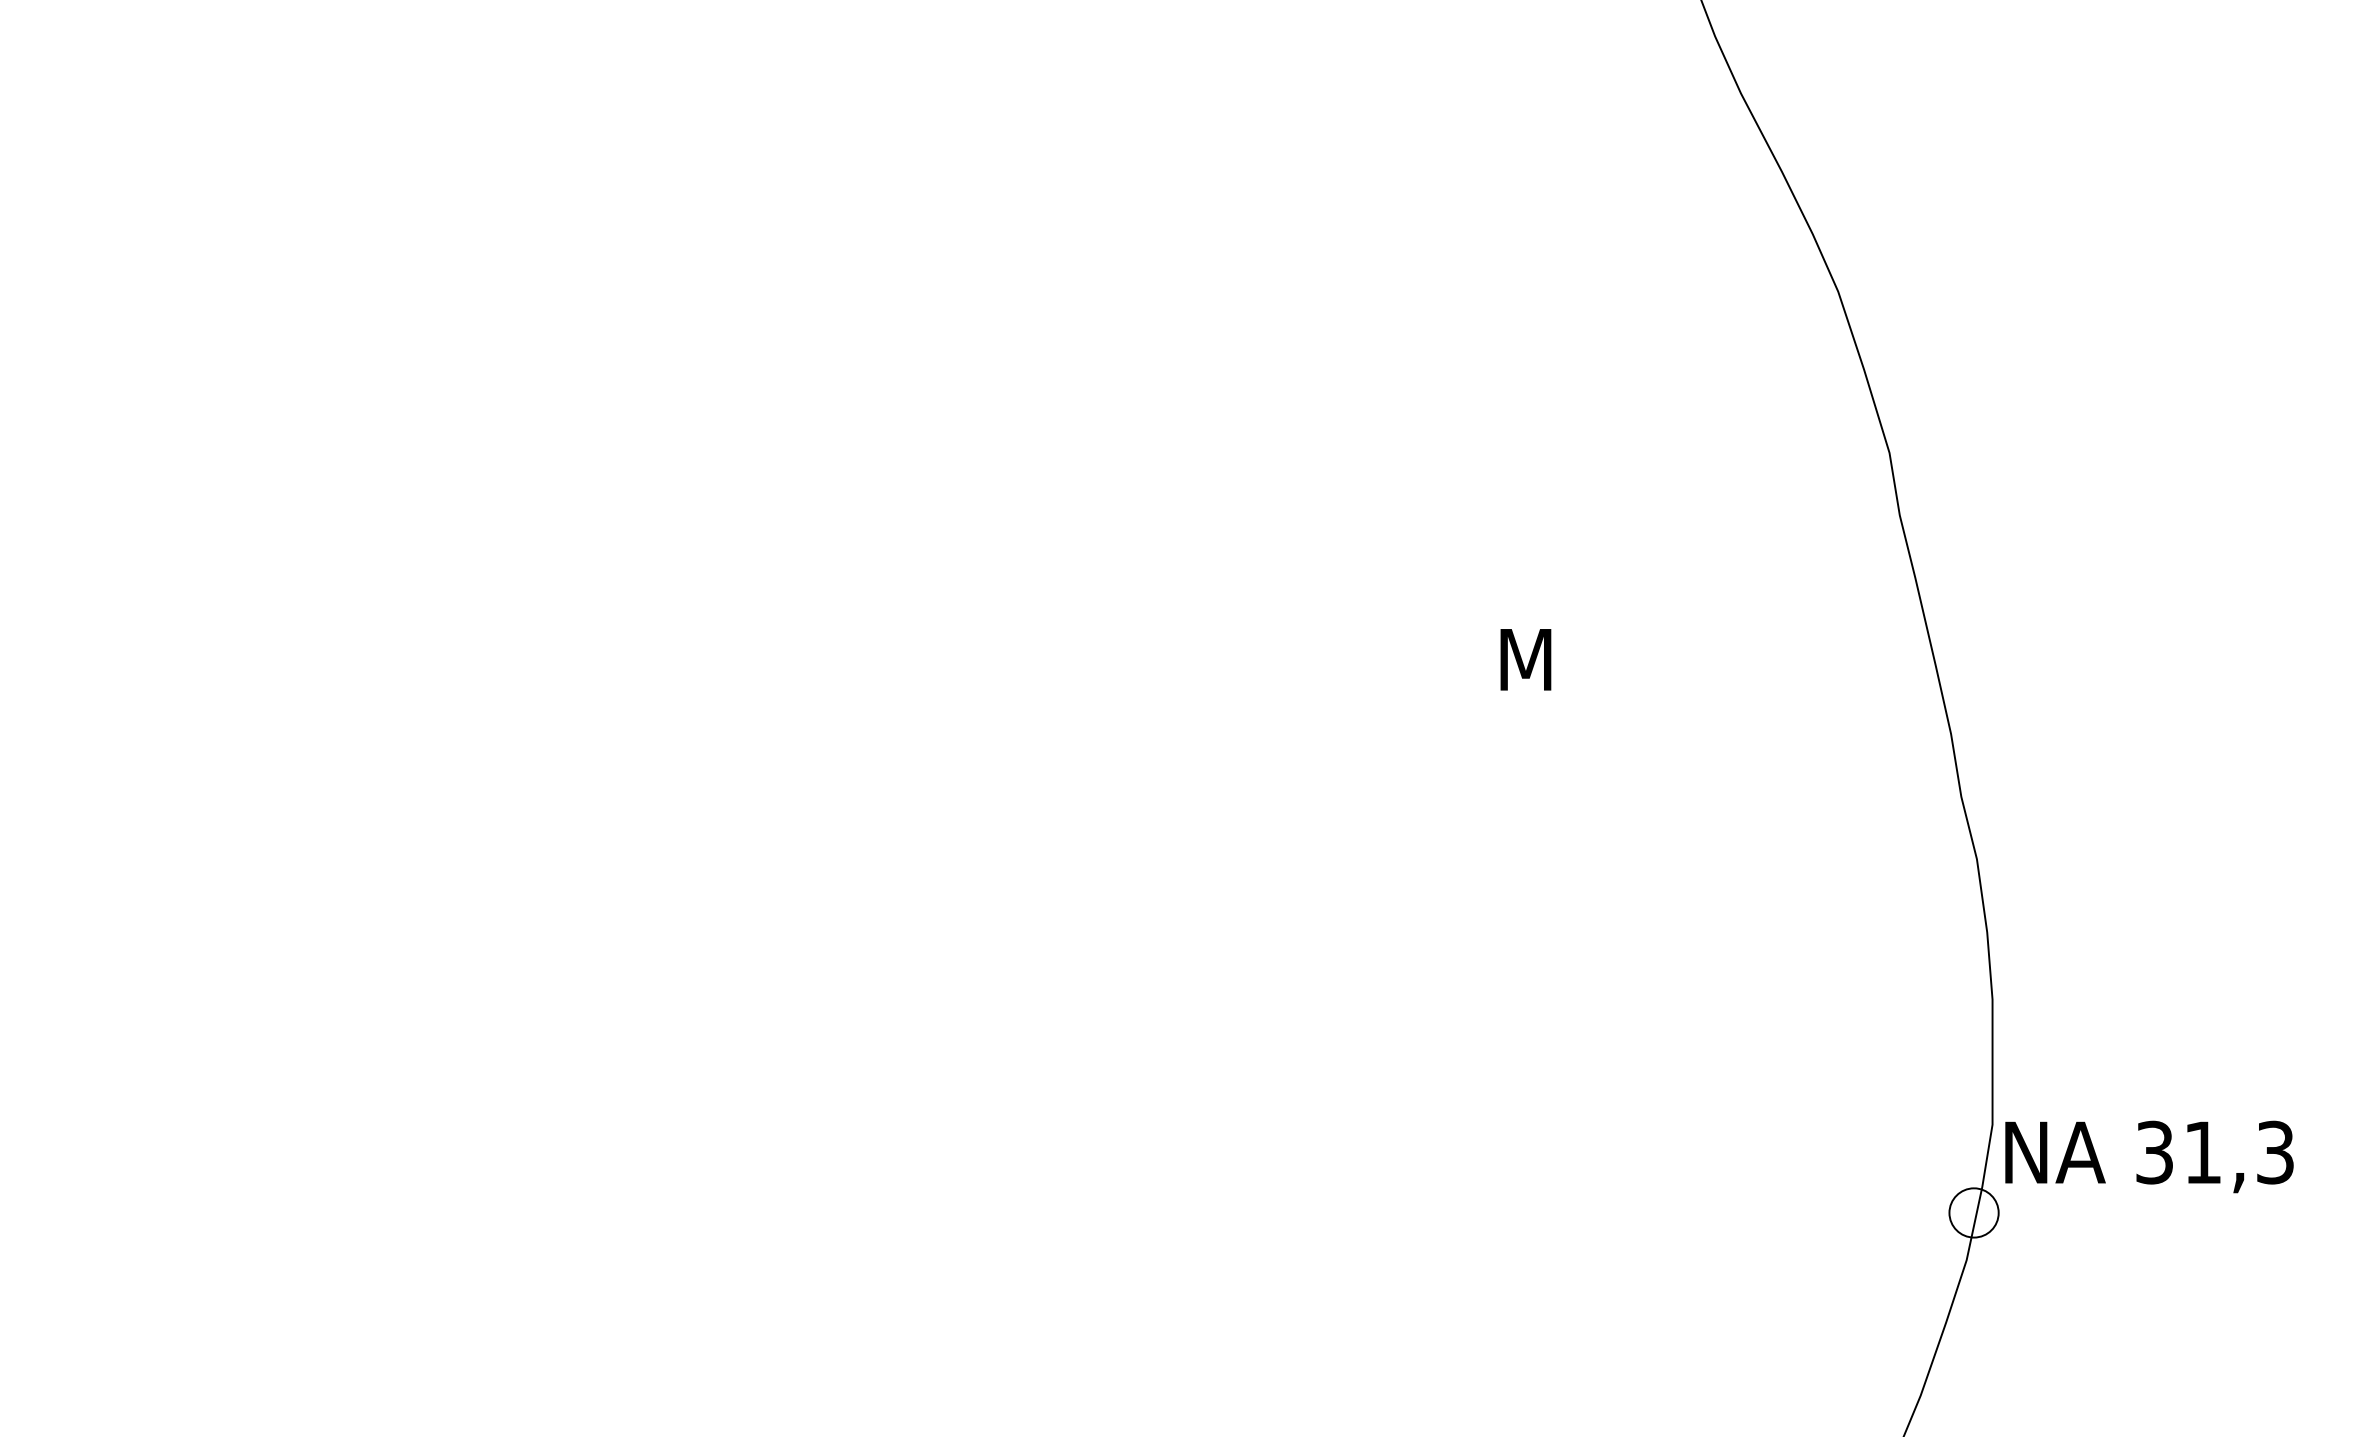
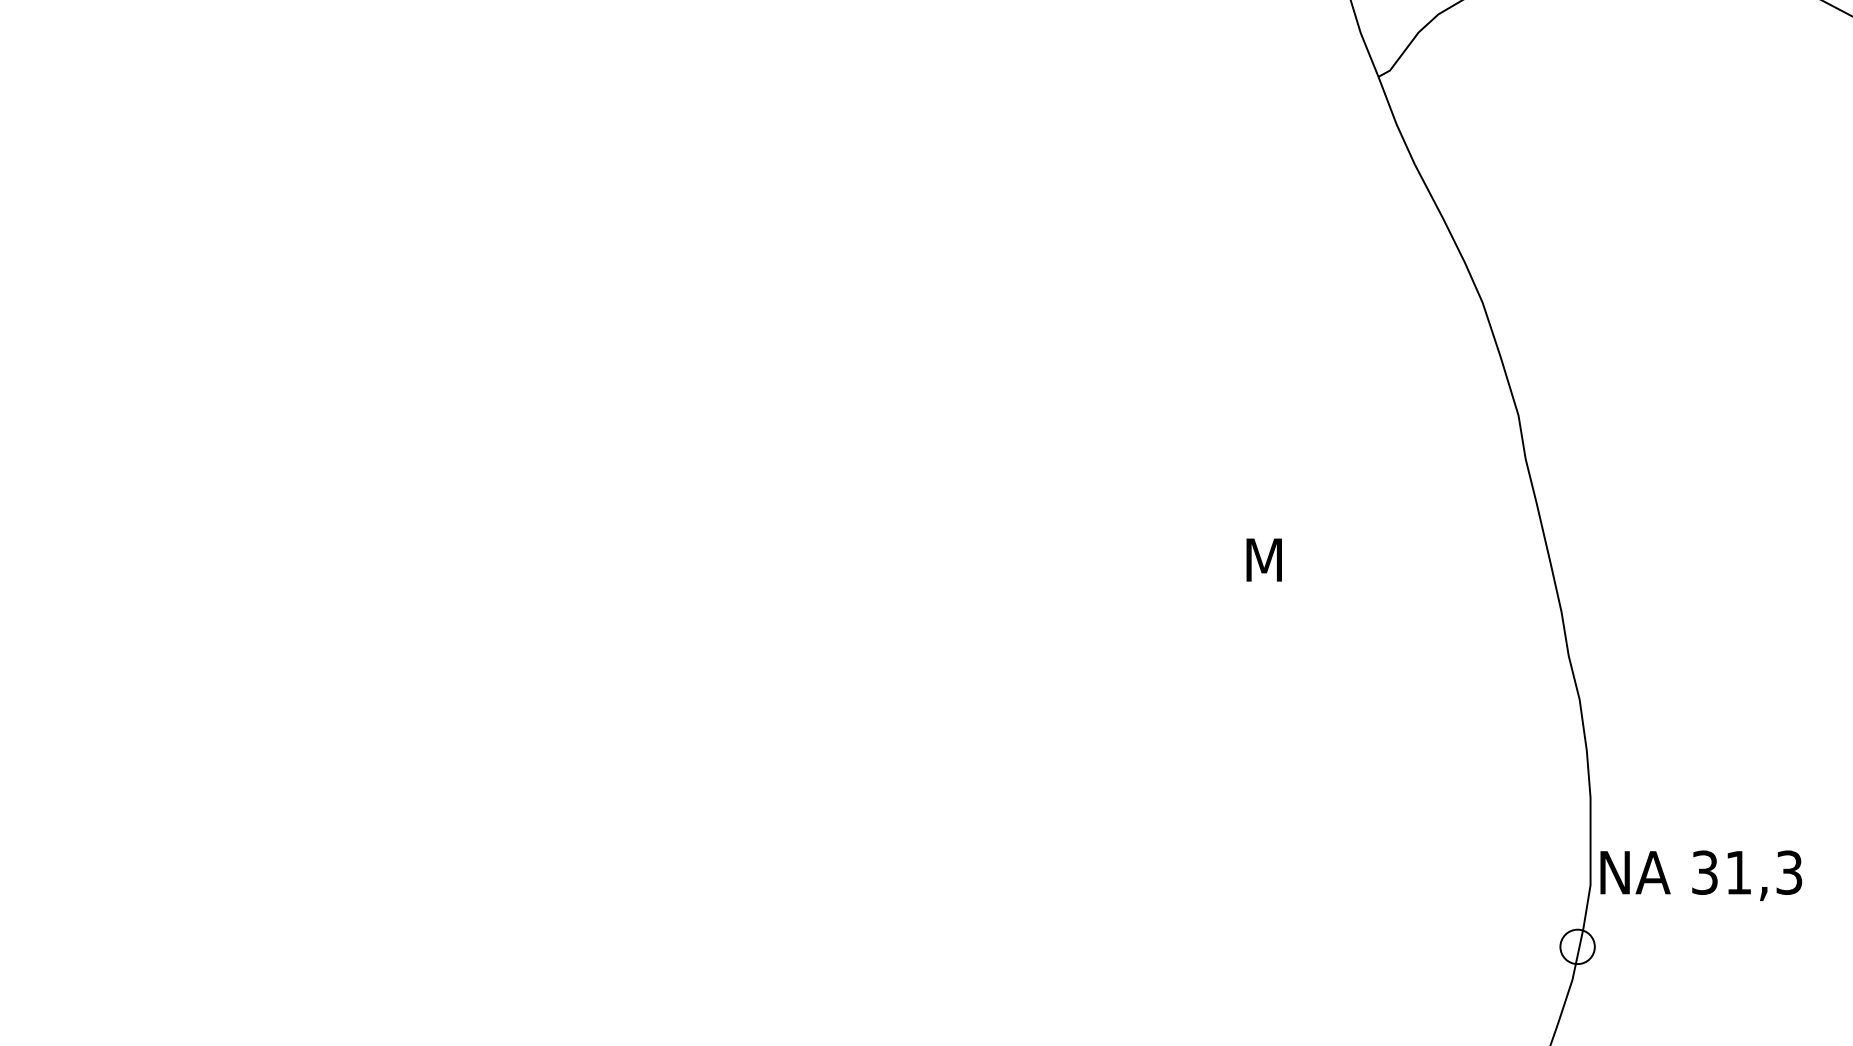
text: (2149, 1156) -> (1701, 875), moved

